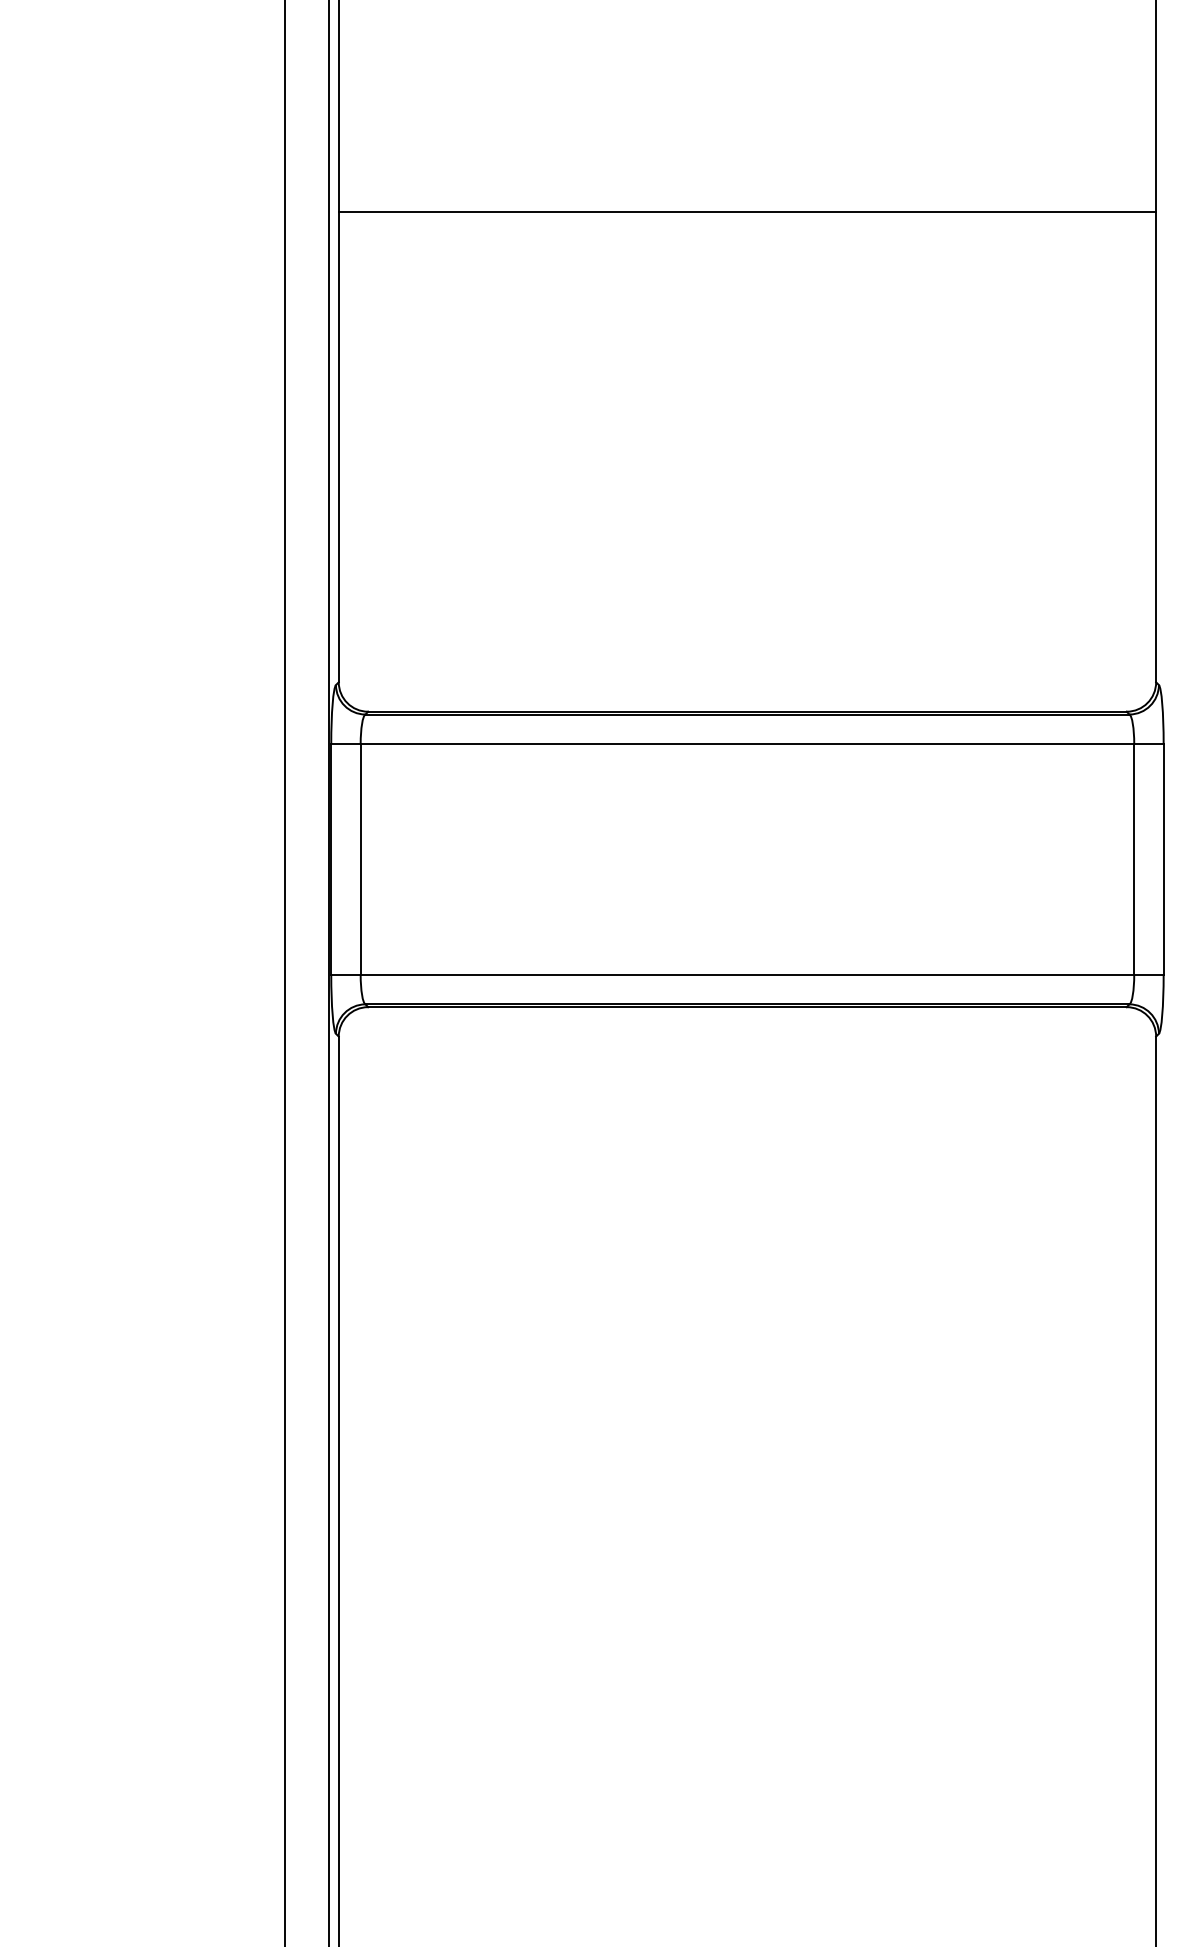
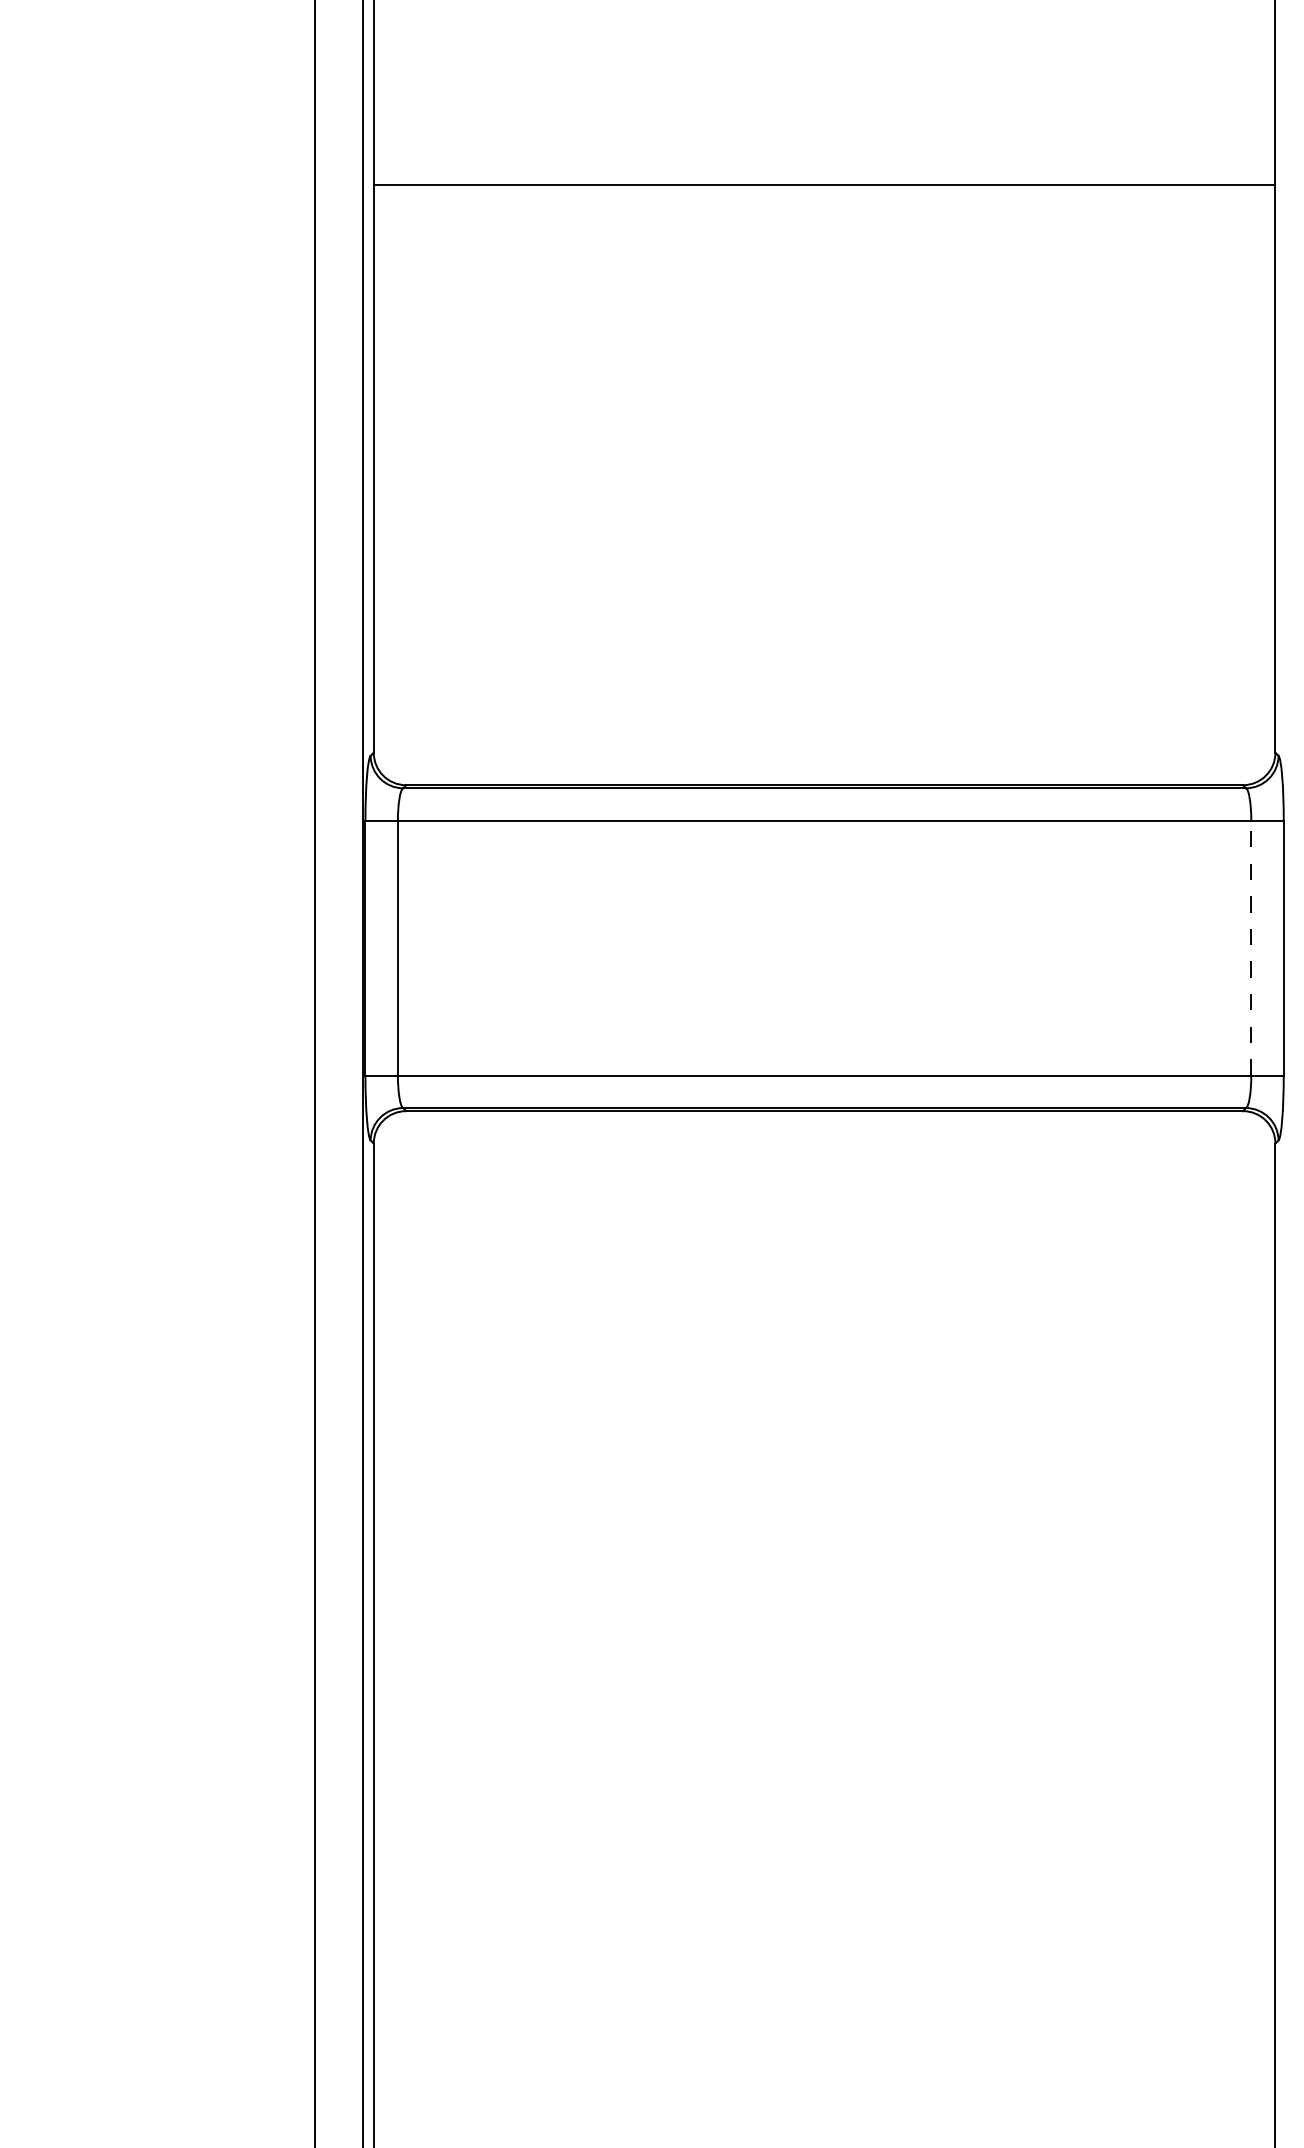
line: (747, 211) -> (824, 184), moved
line: (1134, 858) -> (1251, 947), solid -> dashed

